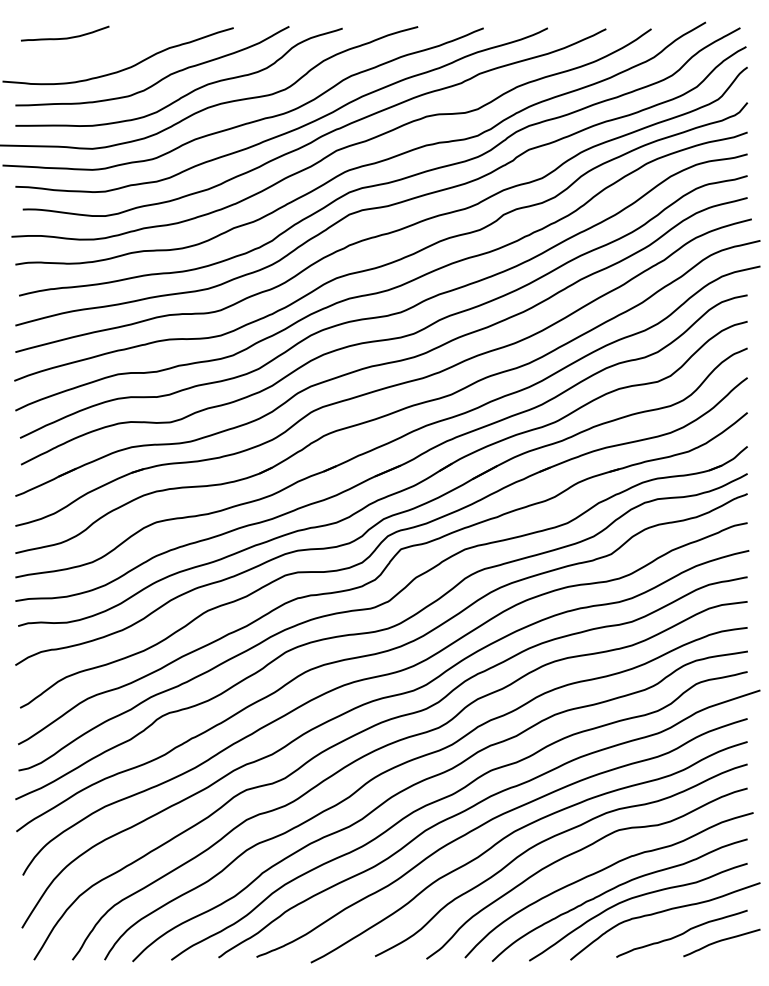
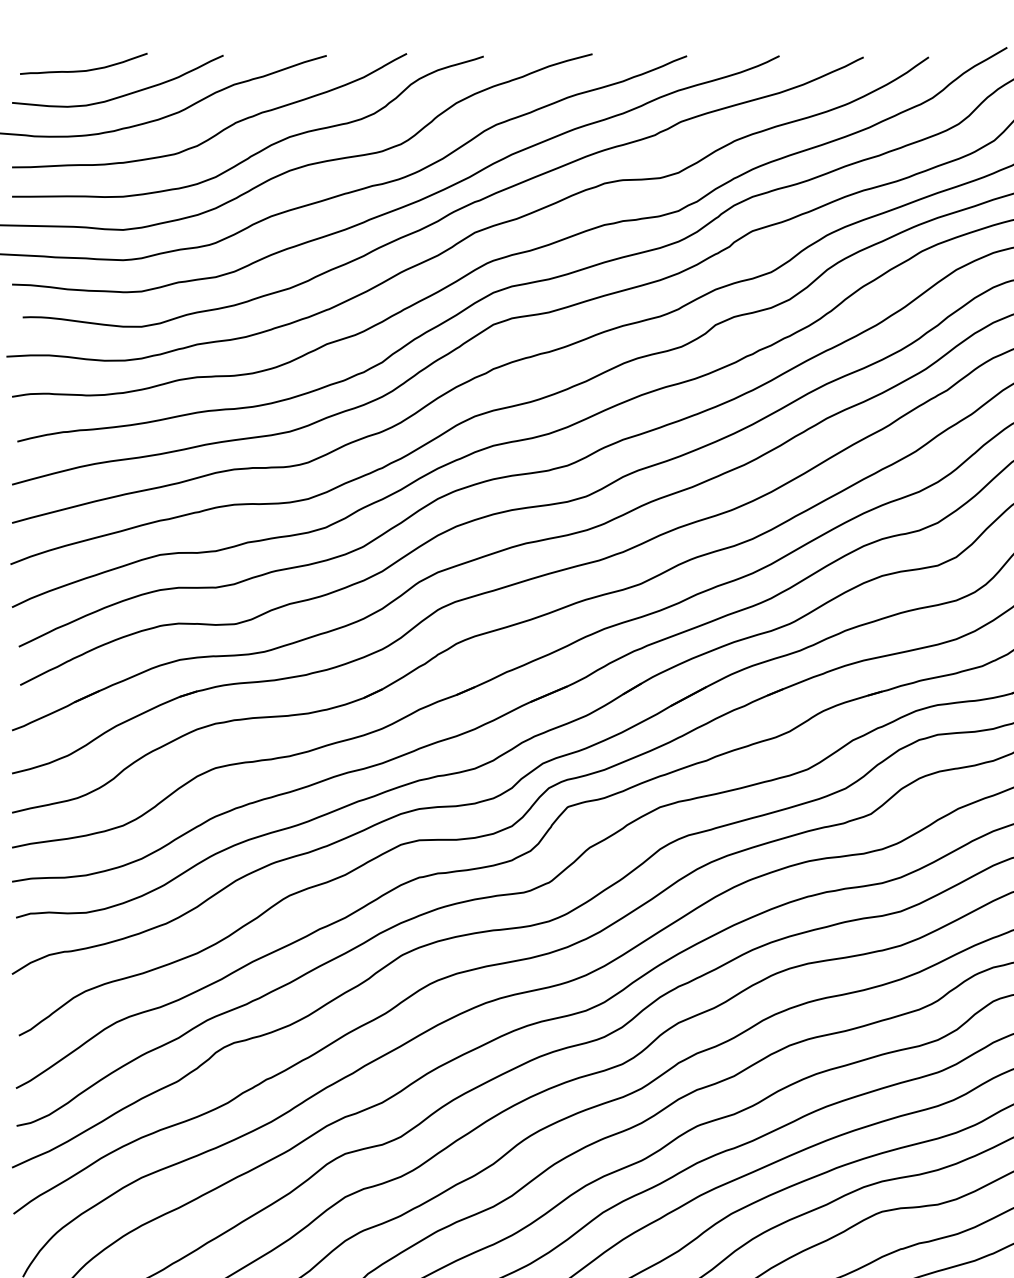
curve: (89, 55) -> (118, 95), added

